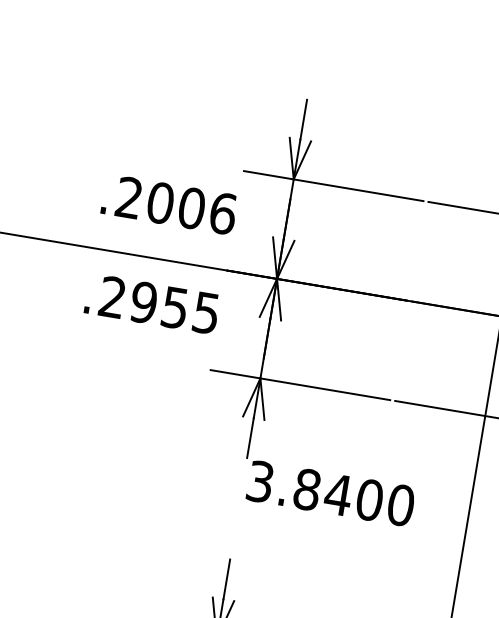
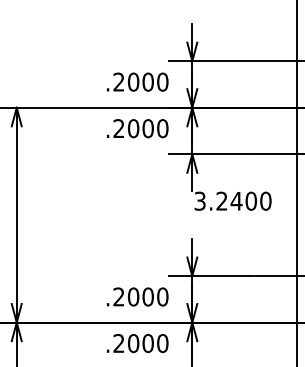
text: (222, 212) -> (162, 81), .2006 -> .2000
text: (173, 307) -> (147, 128), .2955 -> .2000
text: (306, 487) -> (221, 200), 3.8400 -> 3.2400

